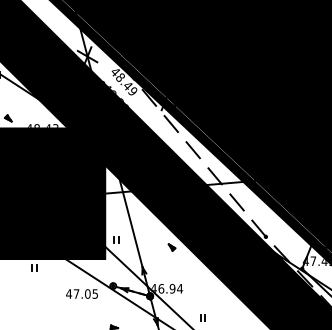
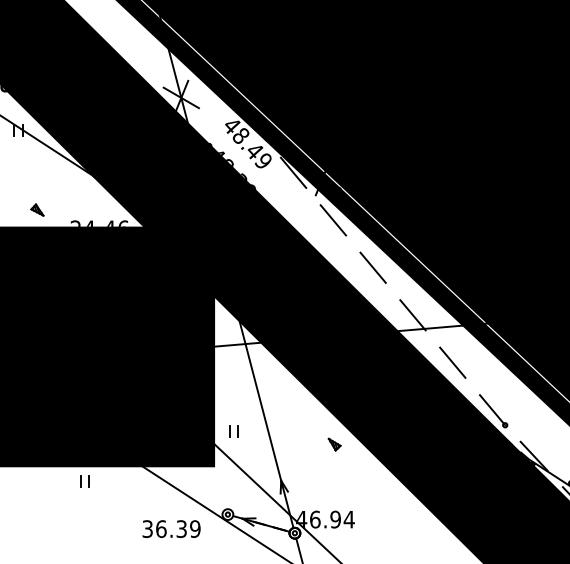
text: (42, 125) -> (99, 222), 48.43 -> 24.46
text: (82, 293) -> (172, 528), 47.05 -> 36.39

